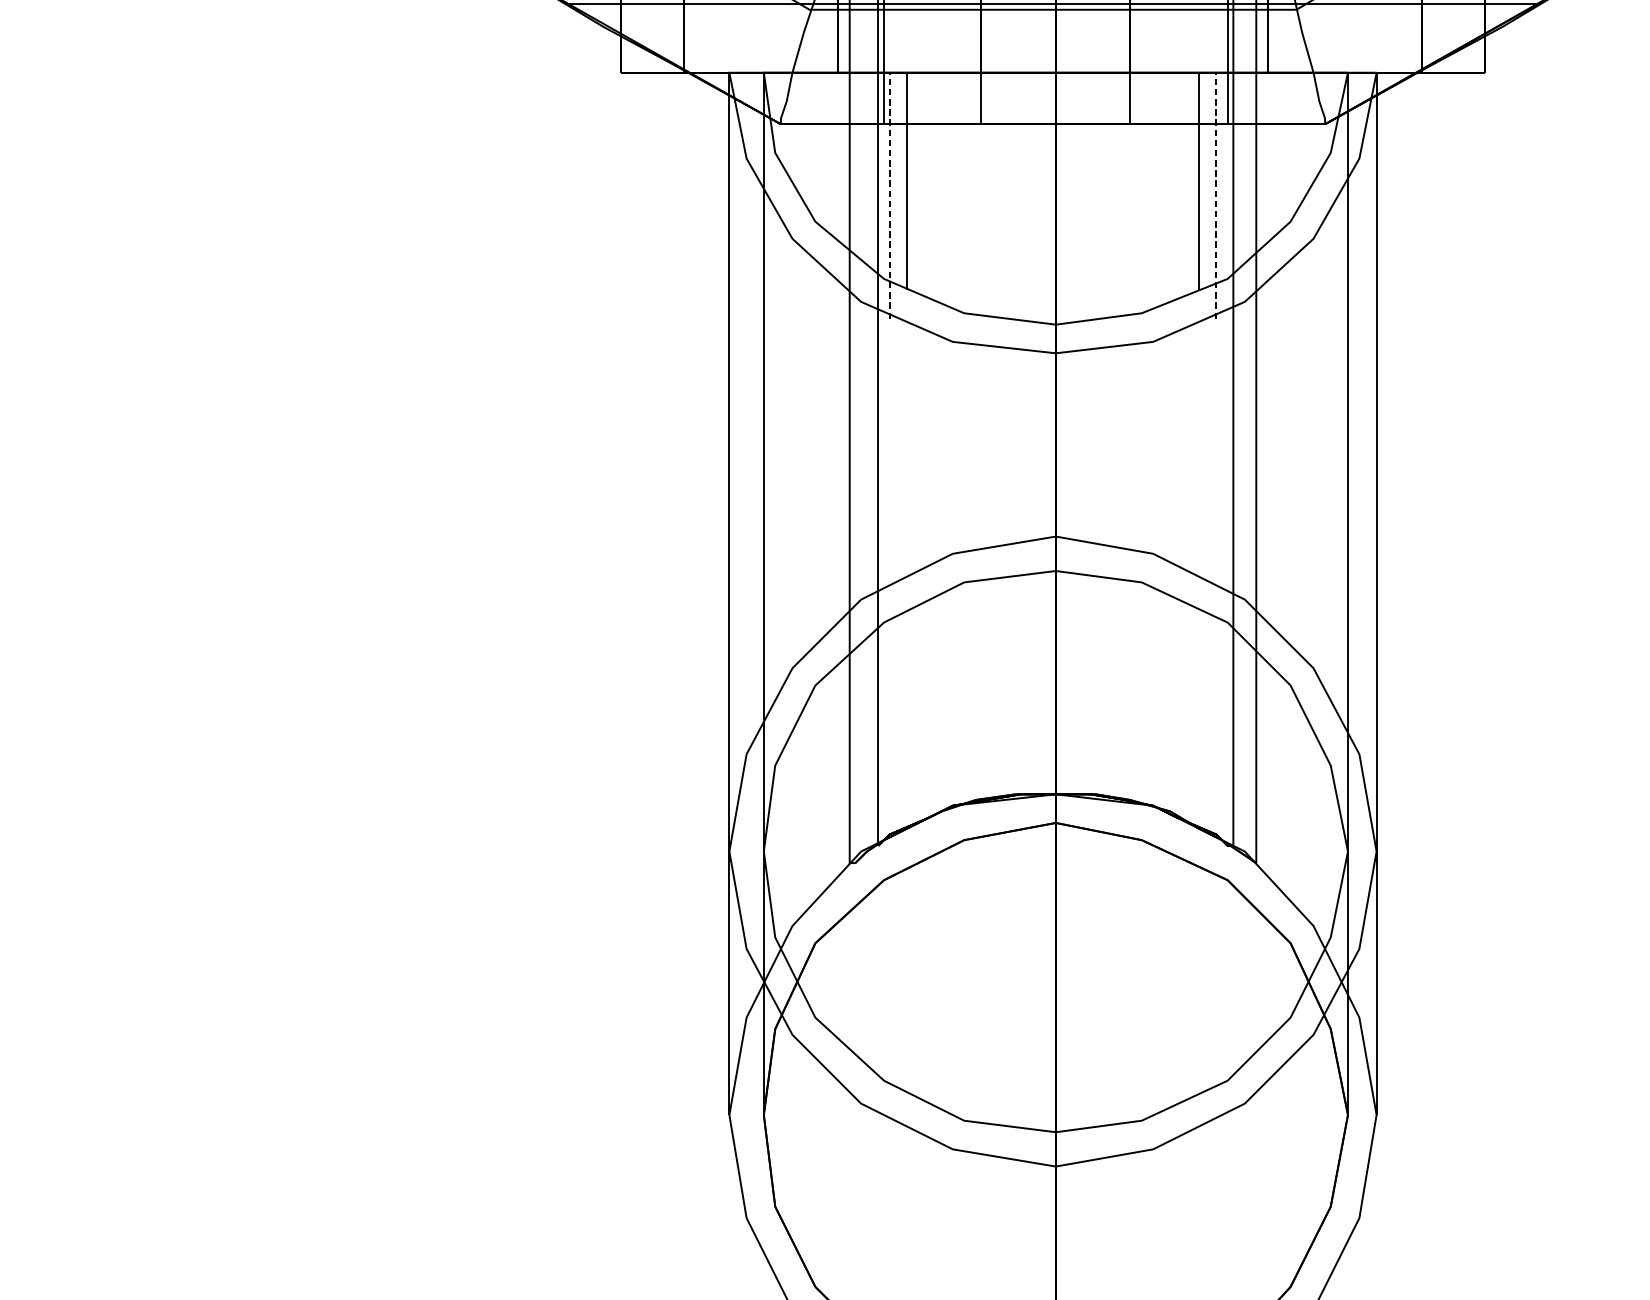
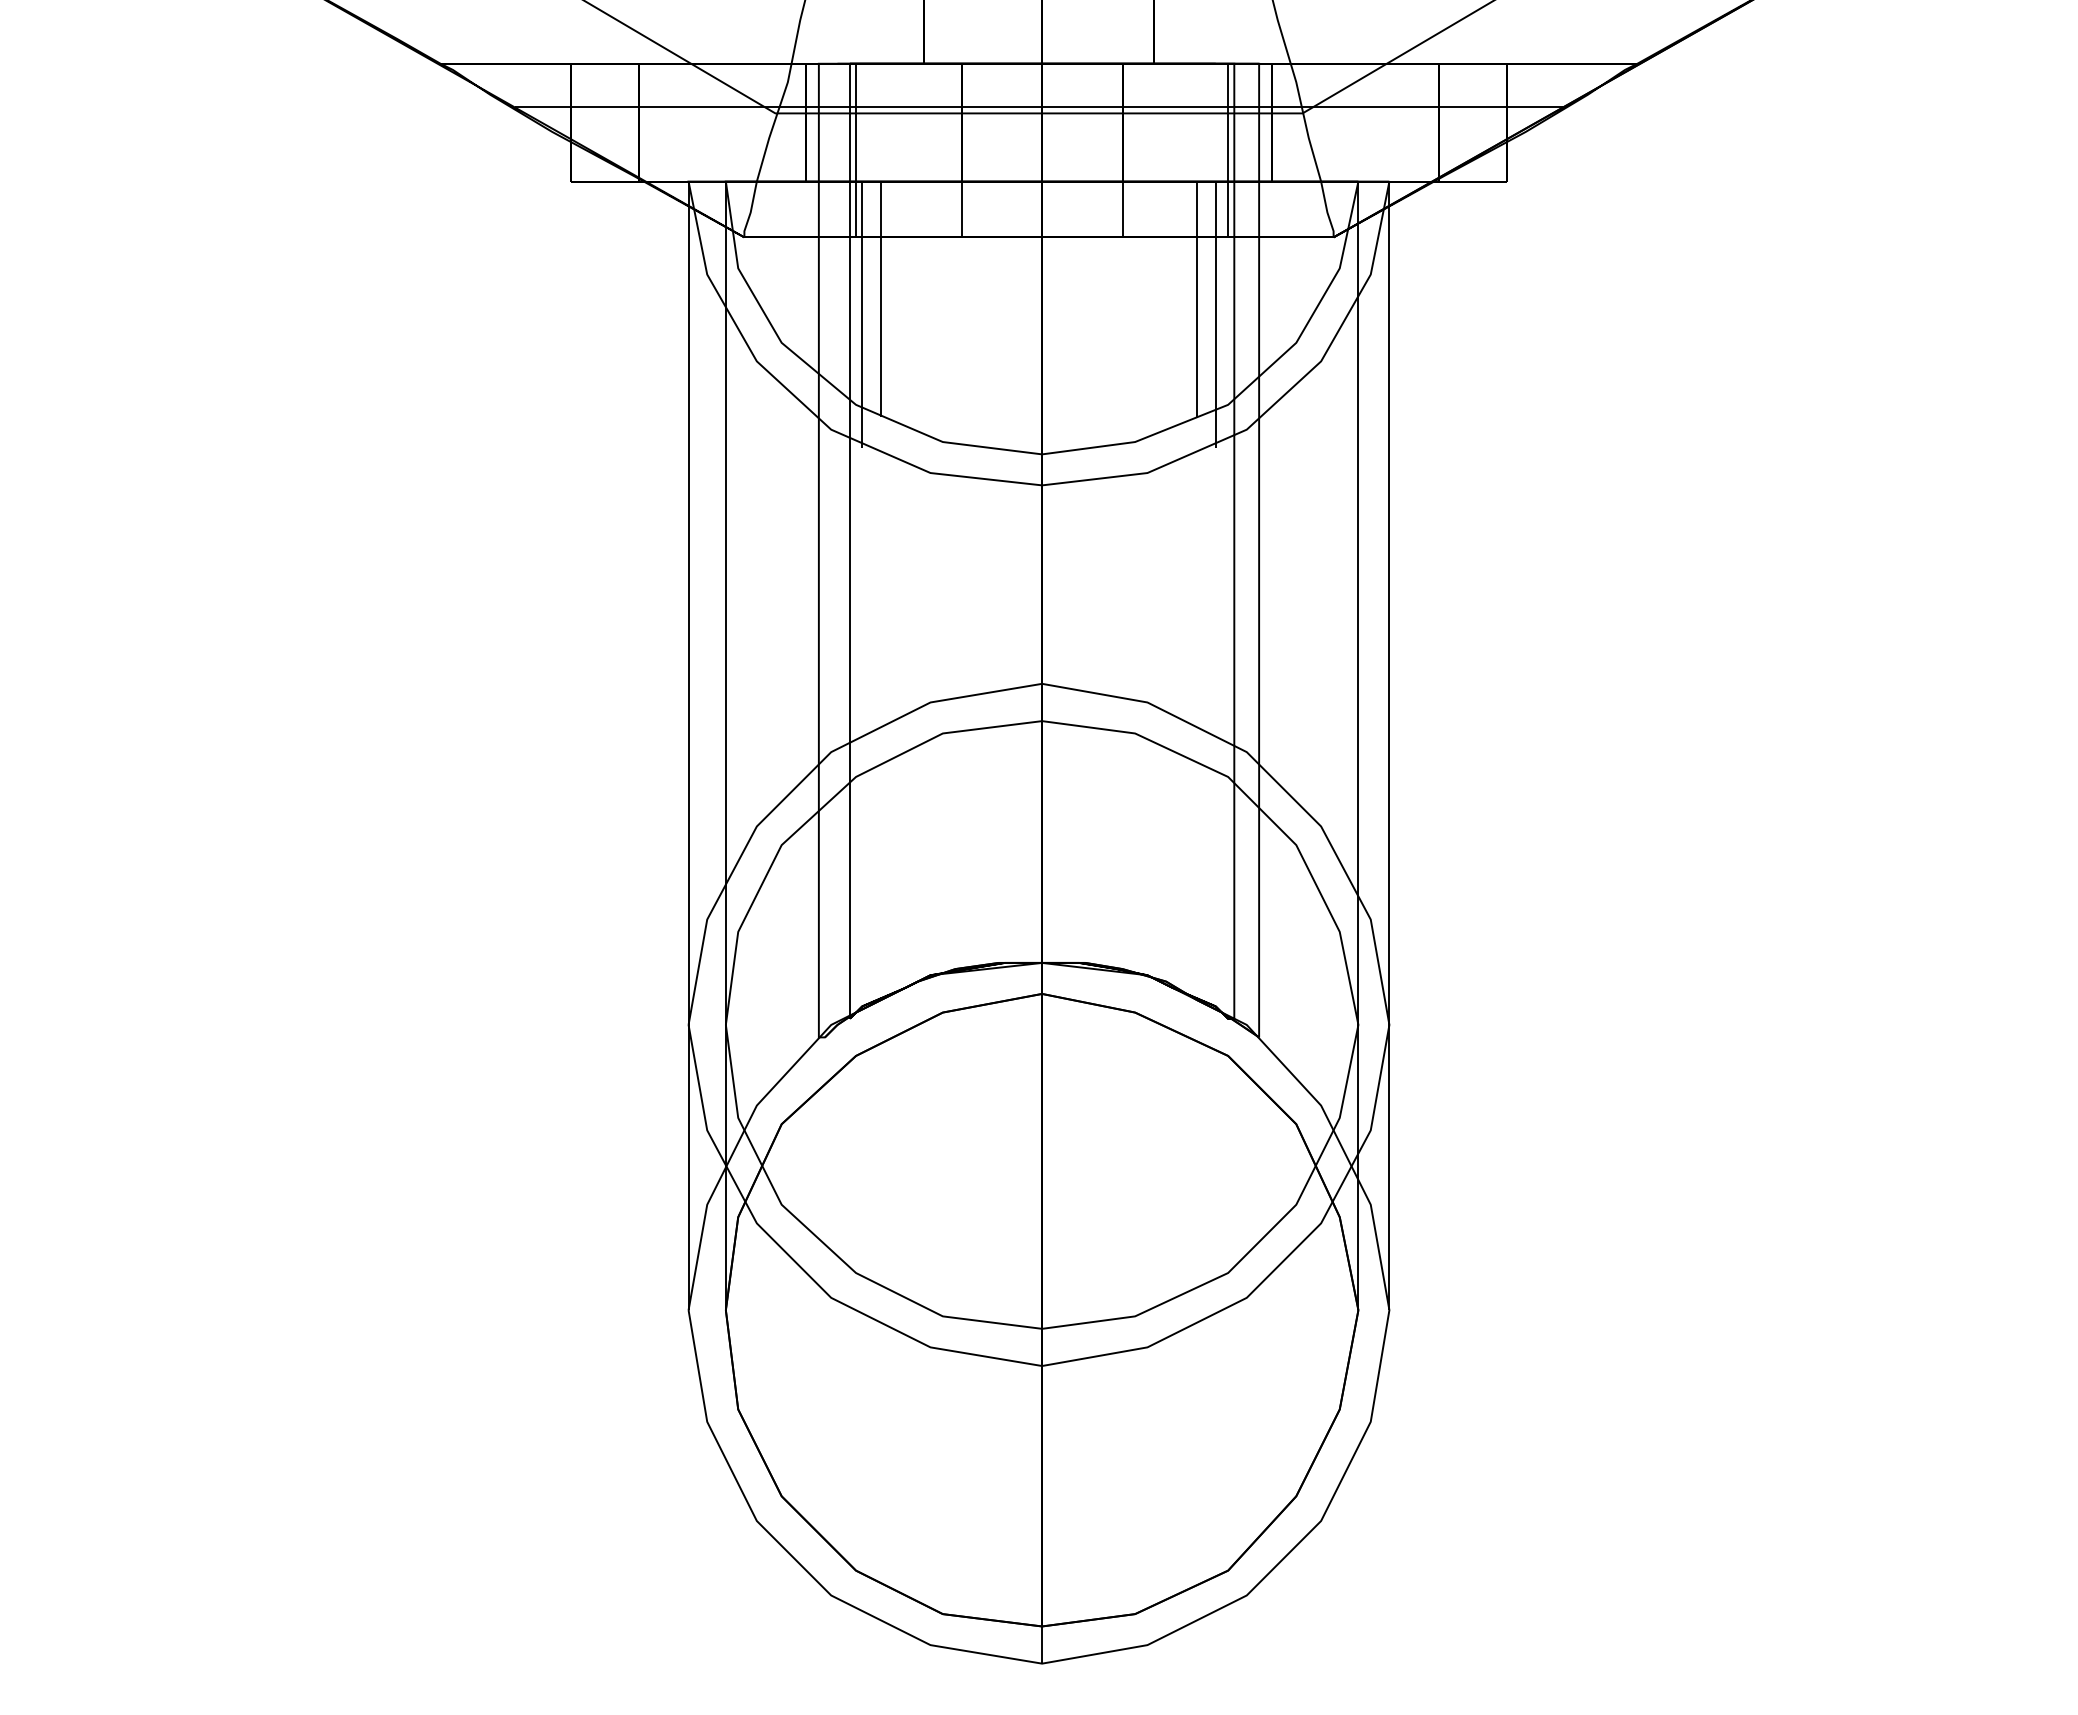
line: (890, 195) -> (862, 314), dashed -> solid
line: (1216, 195) -> (1215, 314), dashed -> solid

